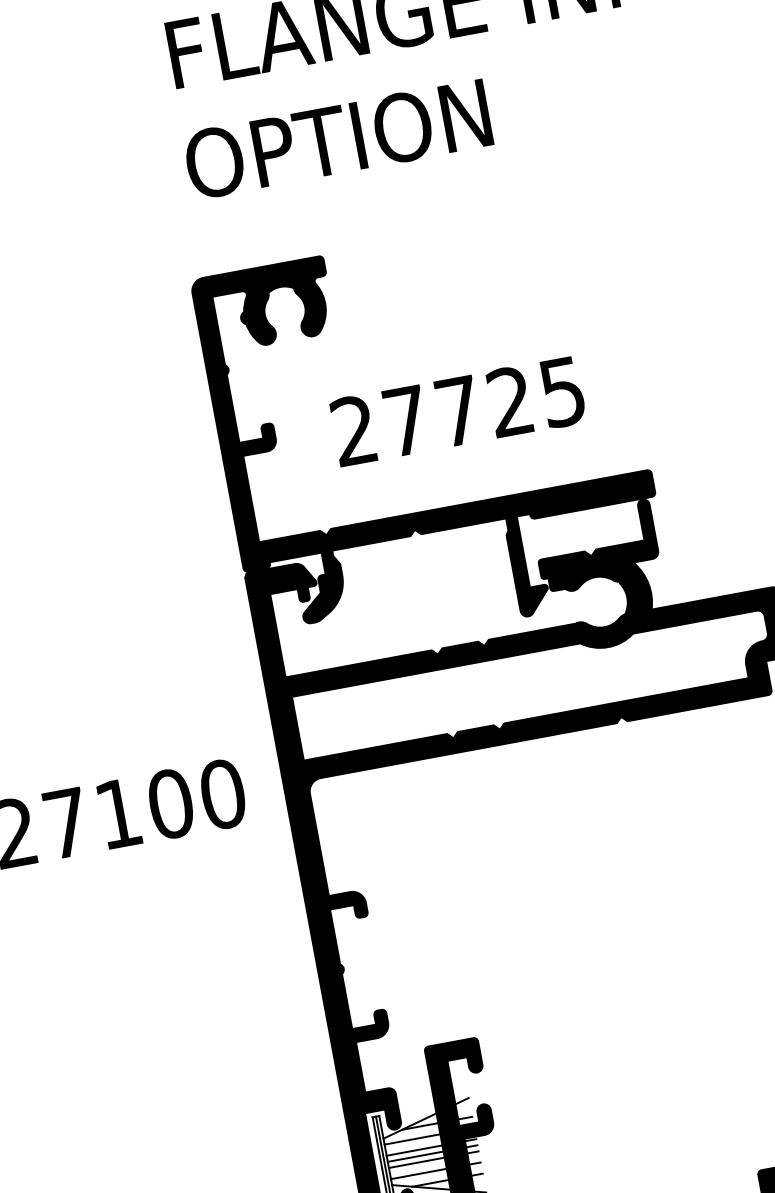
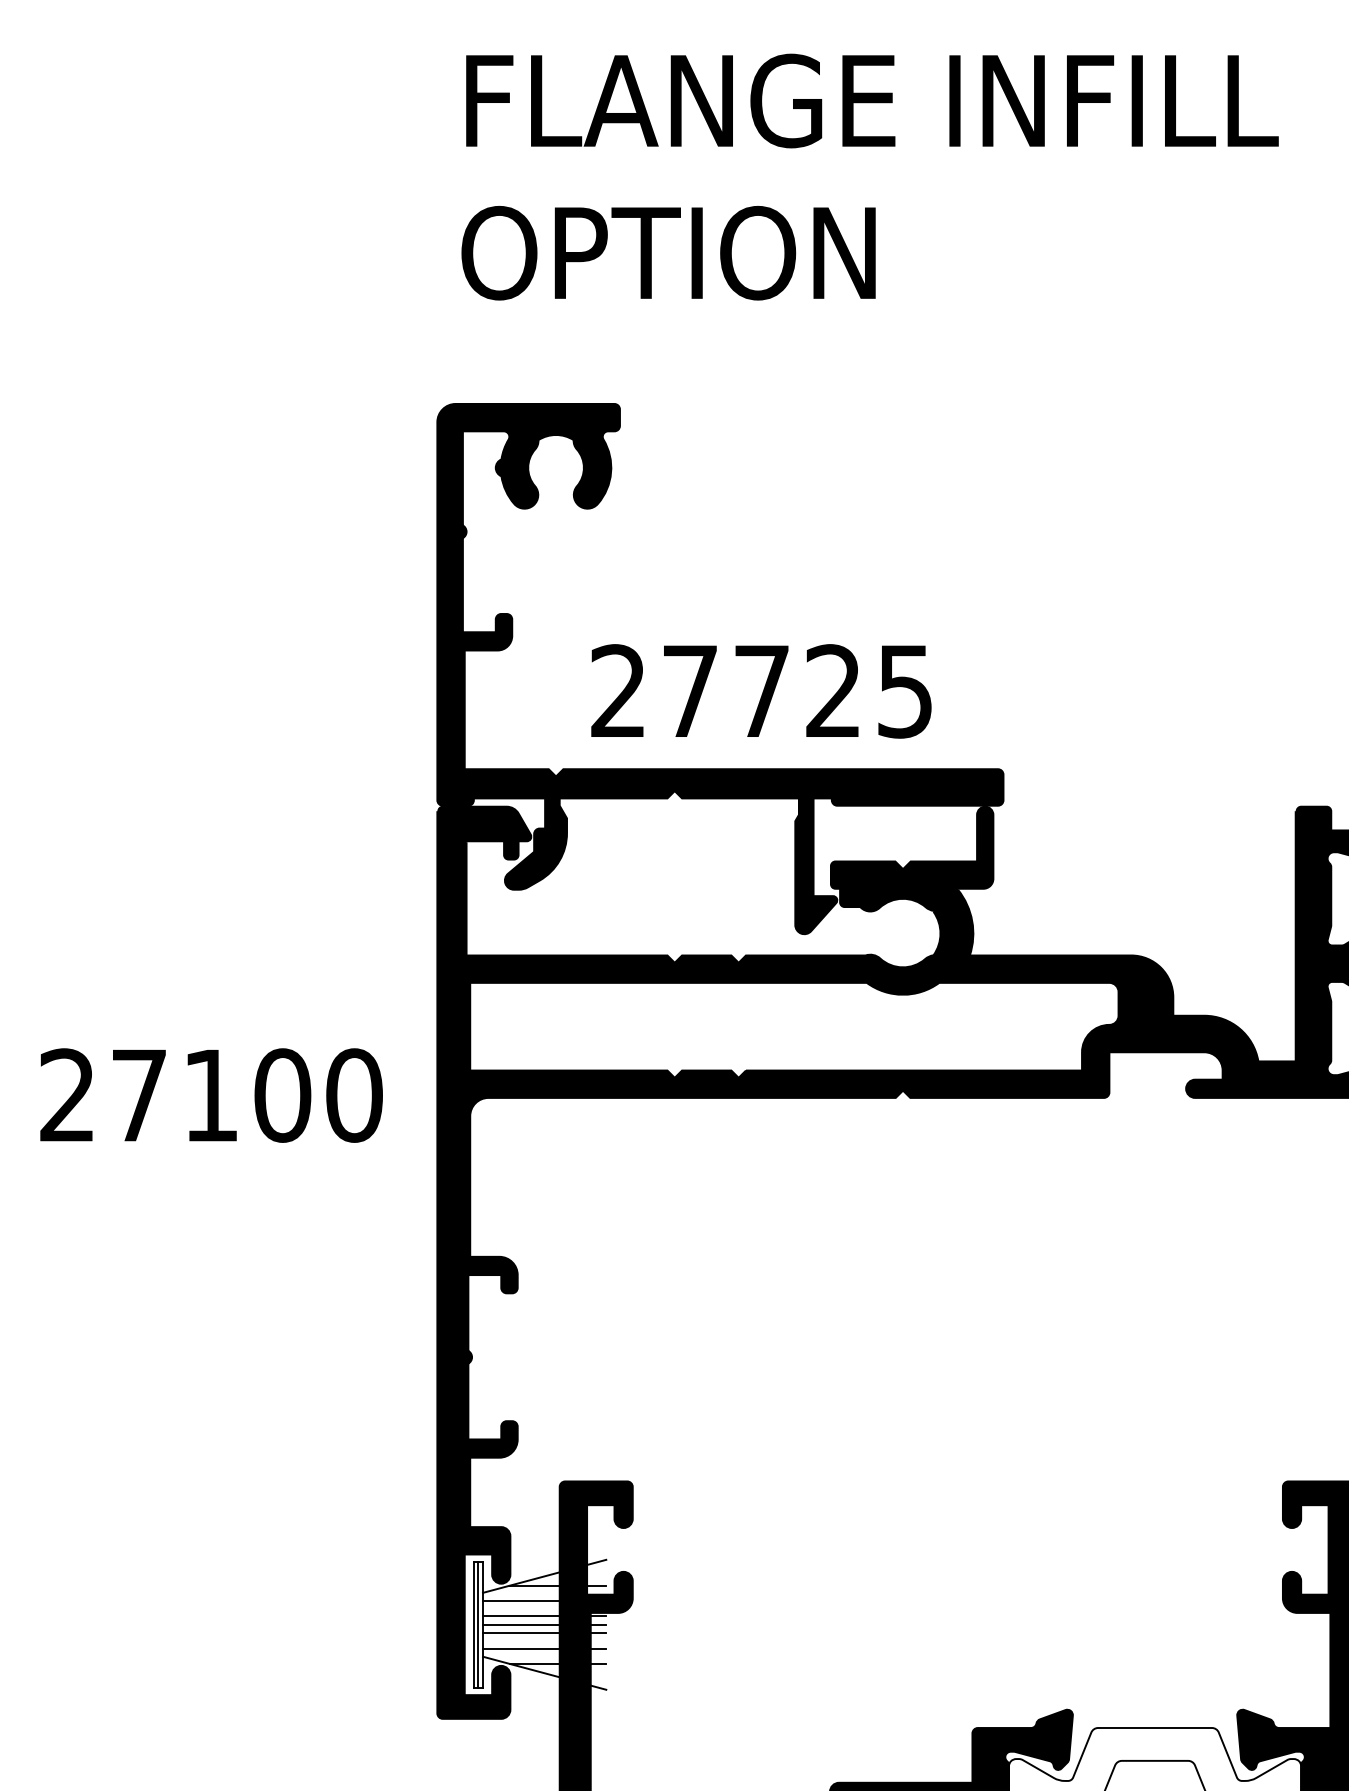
text: (458, 411) -> (761, 691), moved

